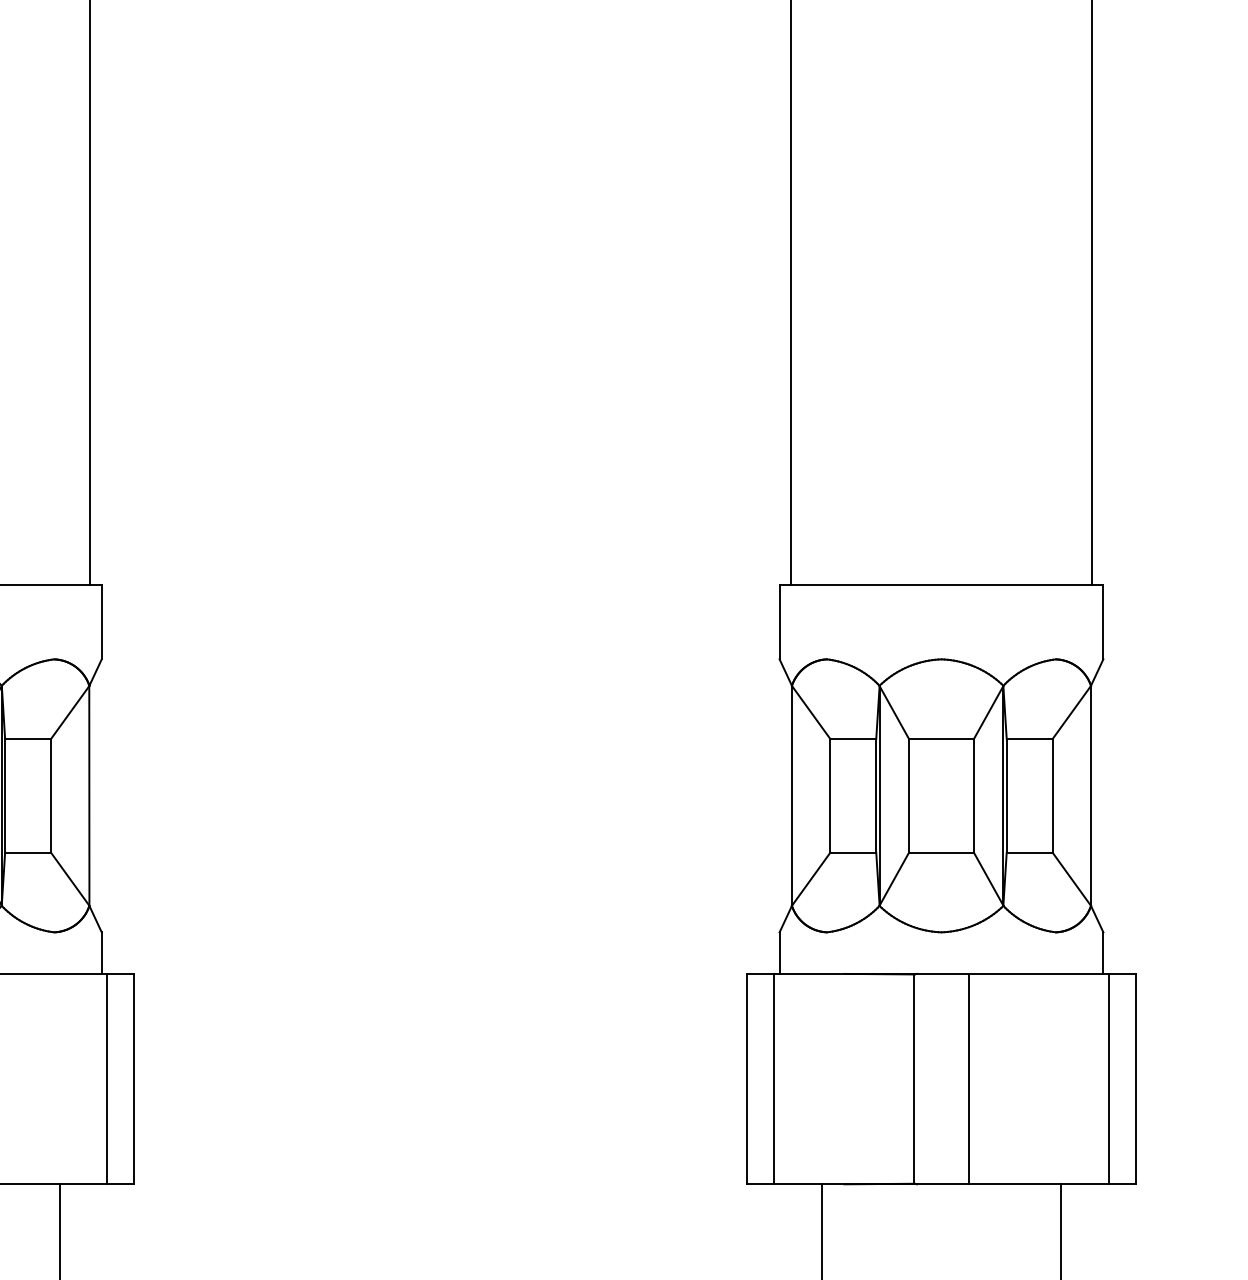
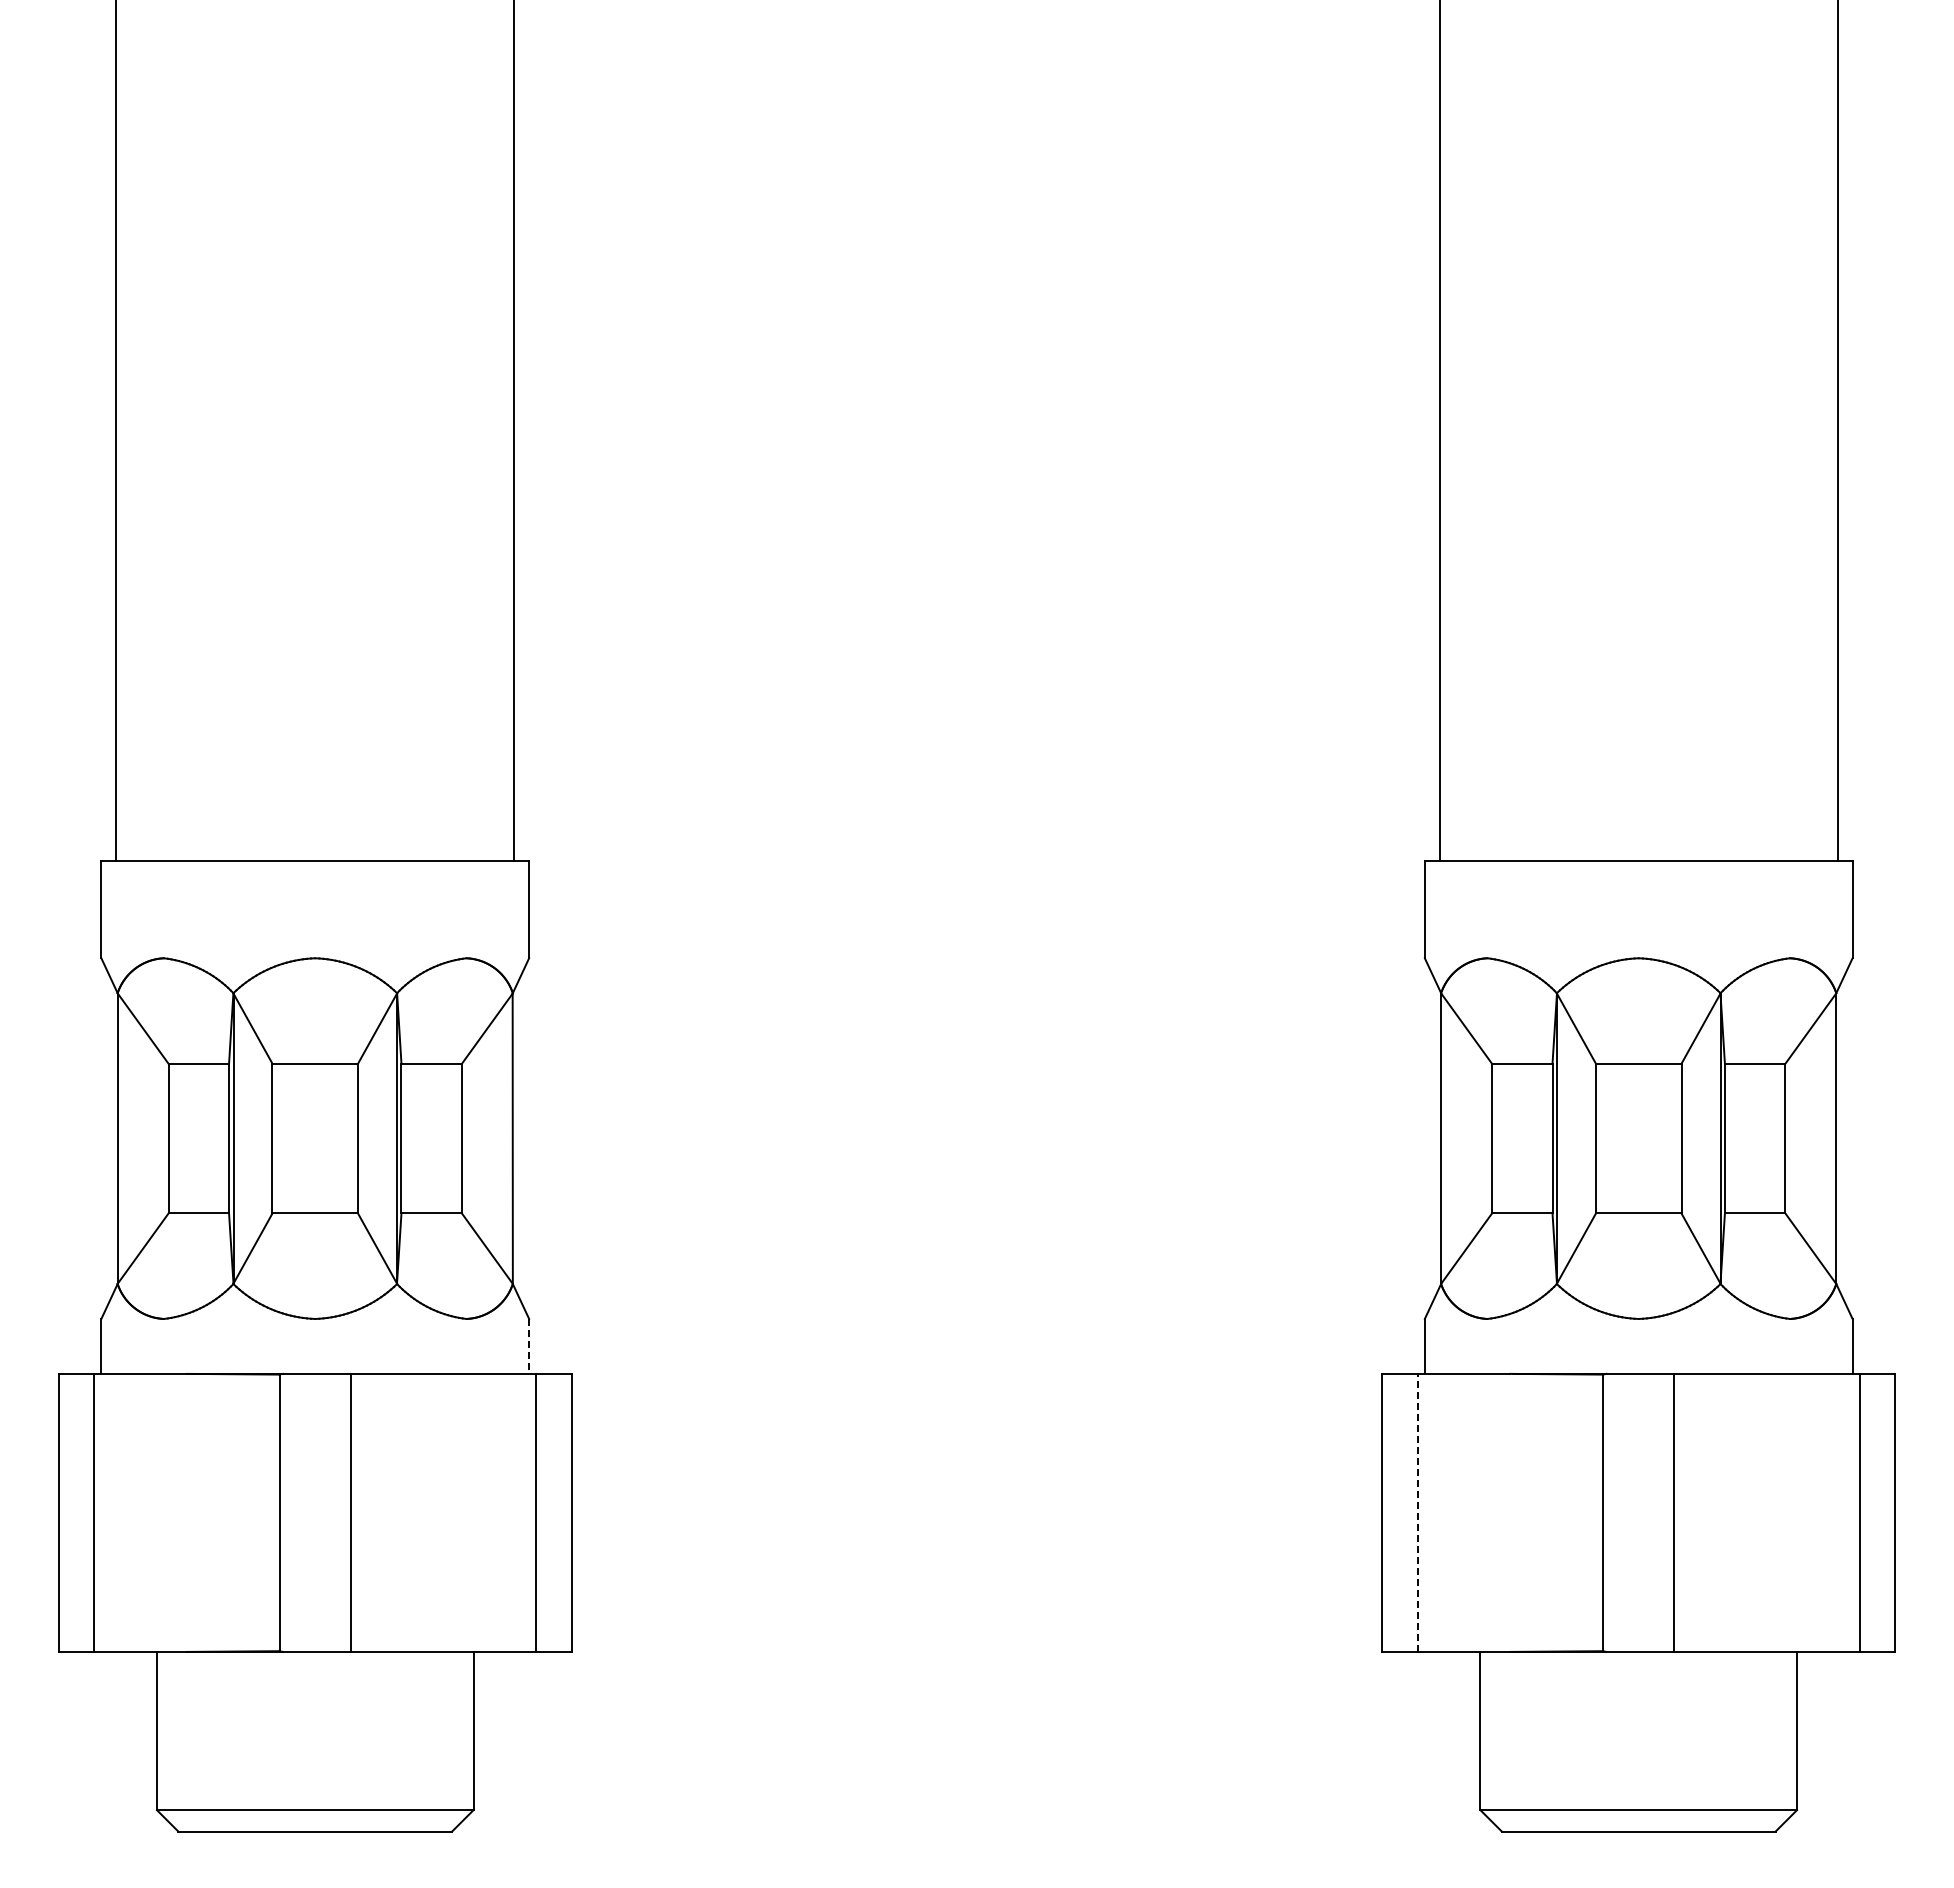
line: (102, 953) -> (529, 1346), solid -> dashed
line: (774, 1078) -> (1417, 1512), solid -> dashed

